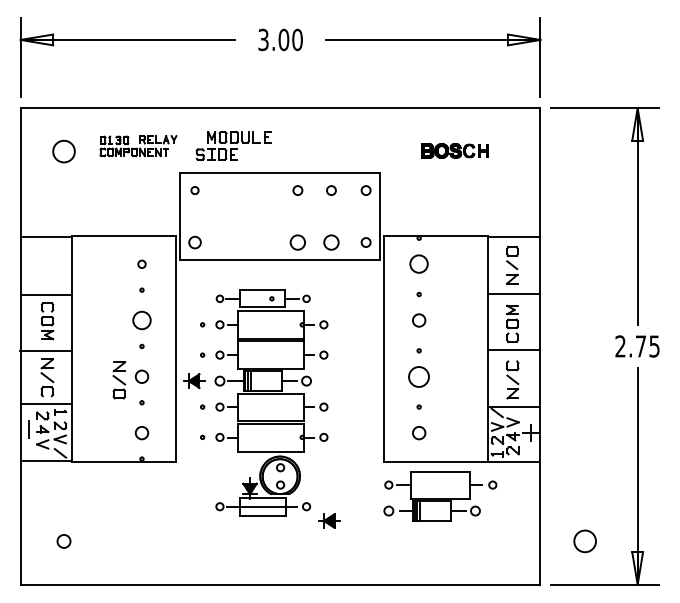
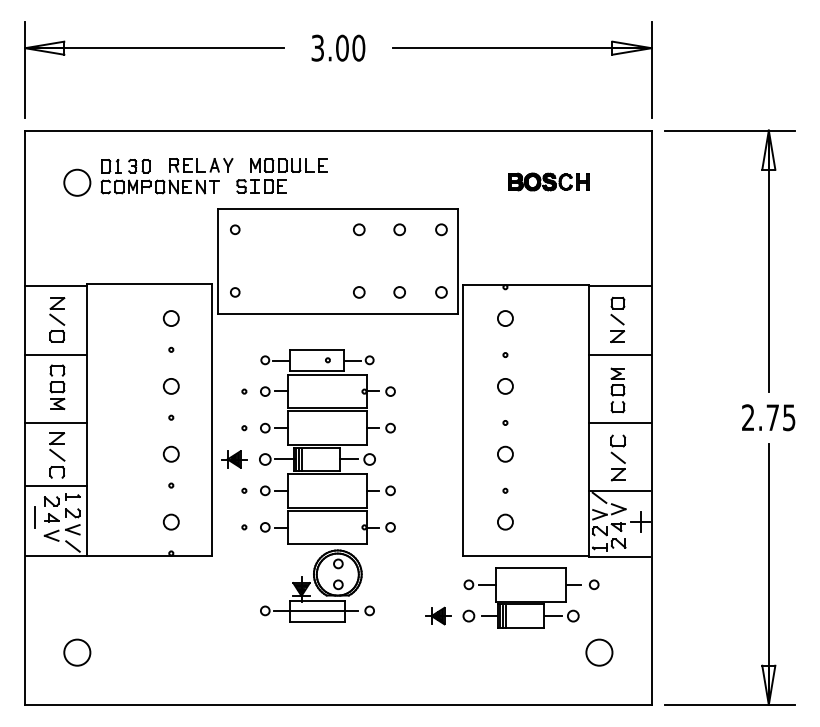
part: (138, 145) -> (167, 175), size x1.43
circle: (194, 242) -> (234, 292), size x0.62
circle: (297, 242) -> (358, 292), size x0.62
circle: (331, 242) -> (399, 292), size x0.62
circle: (141, 264) -> (170, 318), size x1.67
circle: (419, 264) -> (505, 318), size x0.71
circle: (141, 320) -> (170, 386), size x0.71
circle: (419, 376) -> (505, 453), size x0.62
part: (119, 380) -> (57, 320), moved
part: (329, 520) -> (438, 615), moved
circle: (63, 541) -> (76, 652), size x1.67
circle: (584, 541) -> (598, 652), moved

